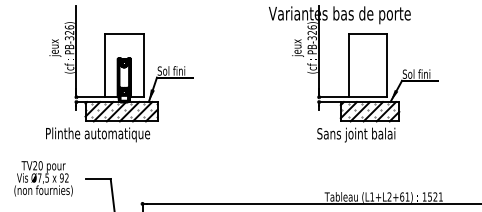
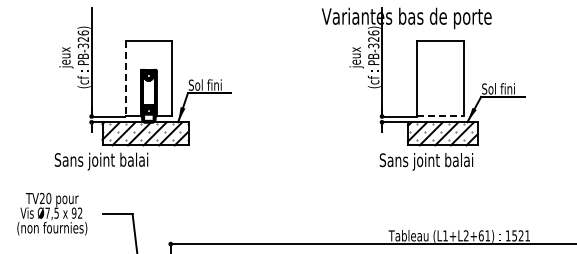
line: (104, 65) -> (125, 78), solid -> dashed
line: (368, 97) -> (441, 116), solid -> dashed
text: (97, 134) -> (116, 161), Plinthe automatique -> Sans joint balai

